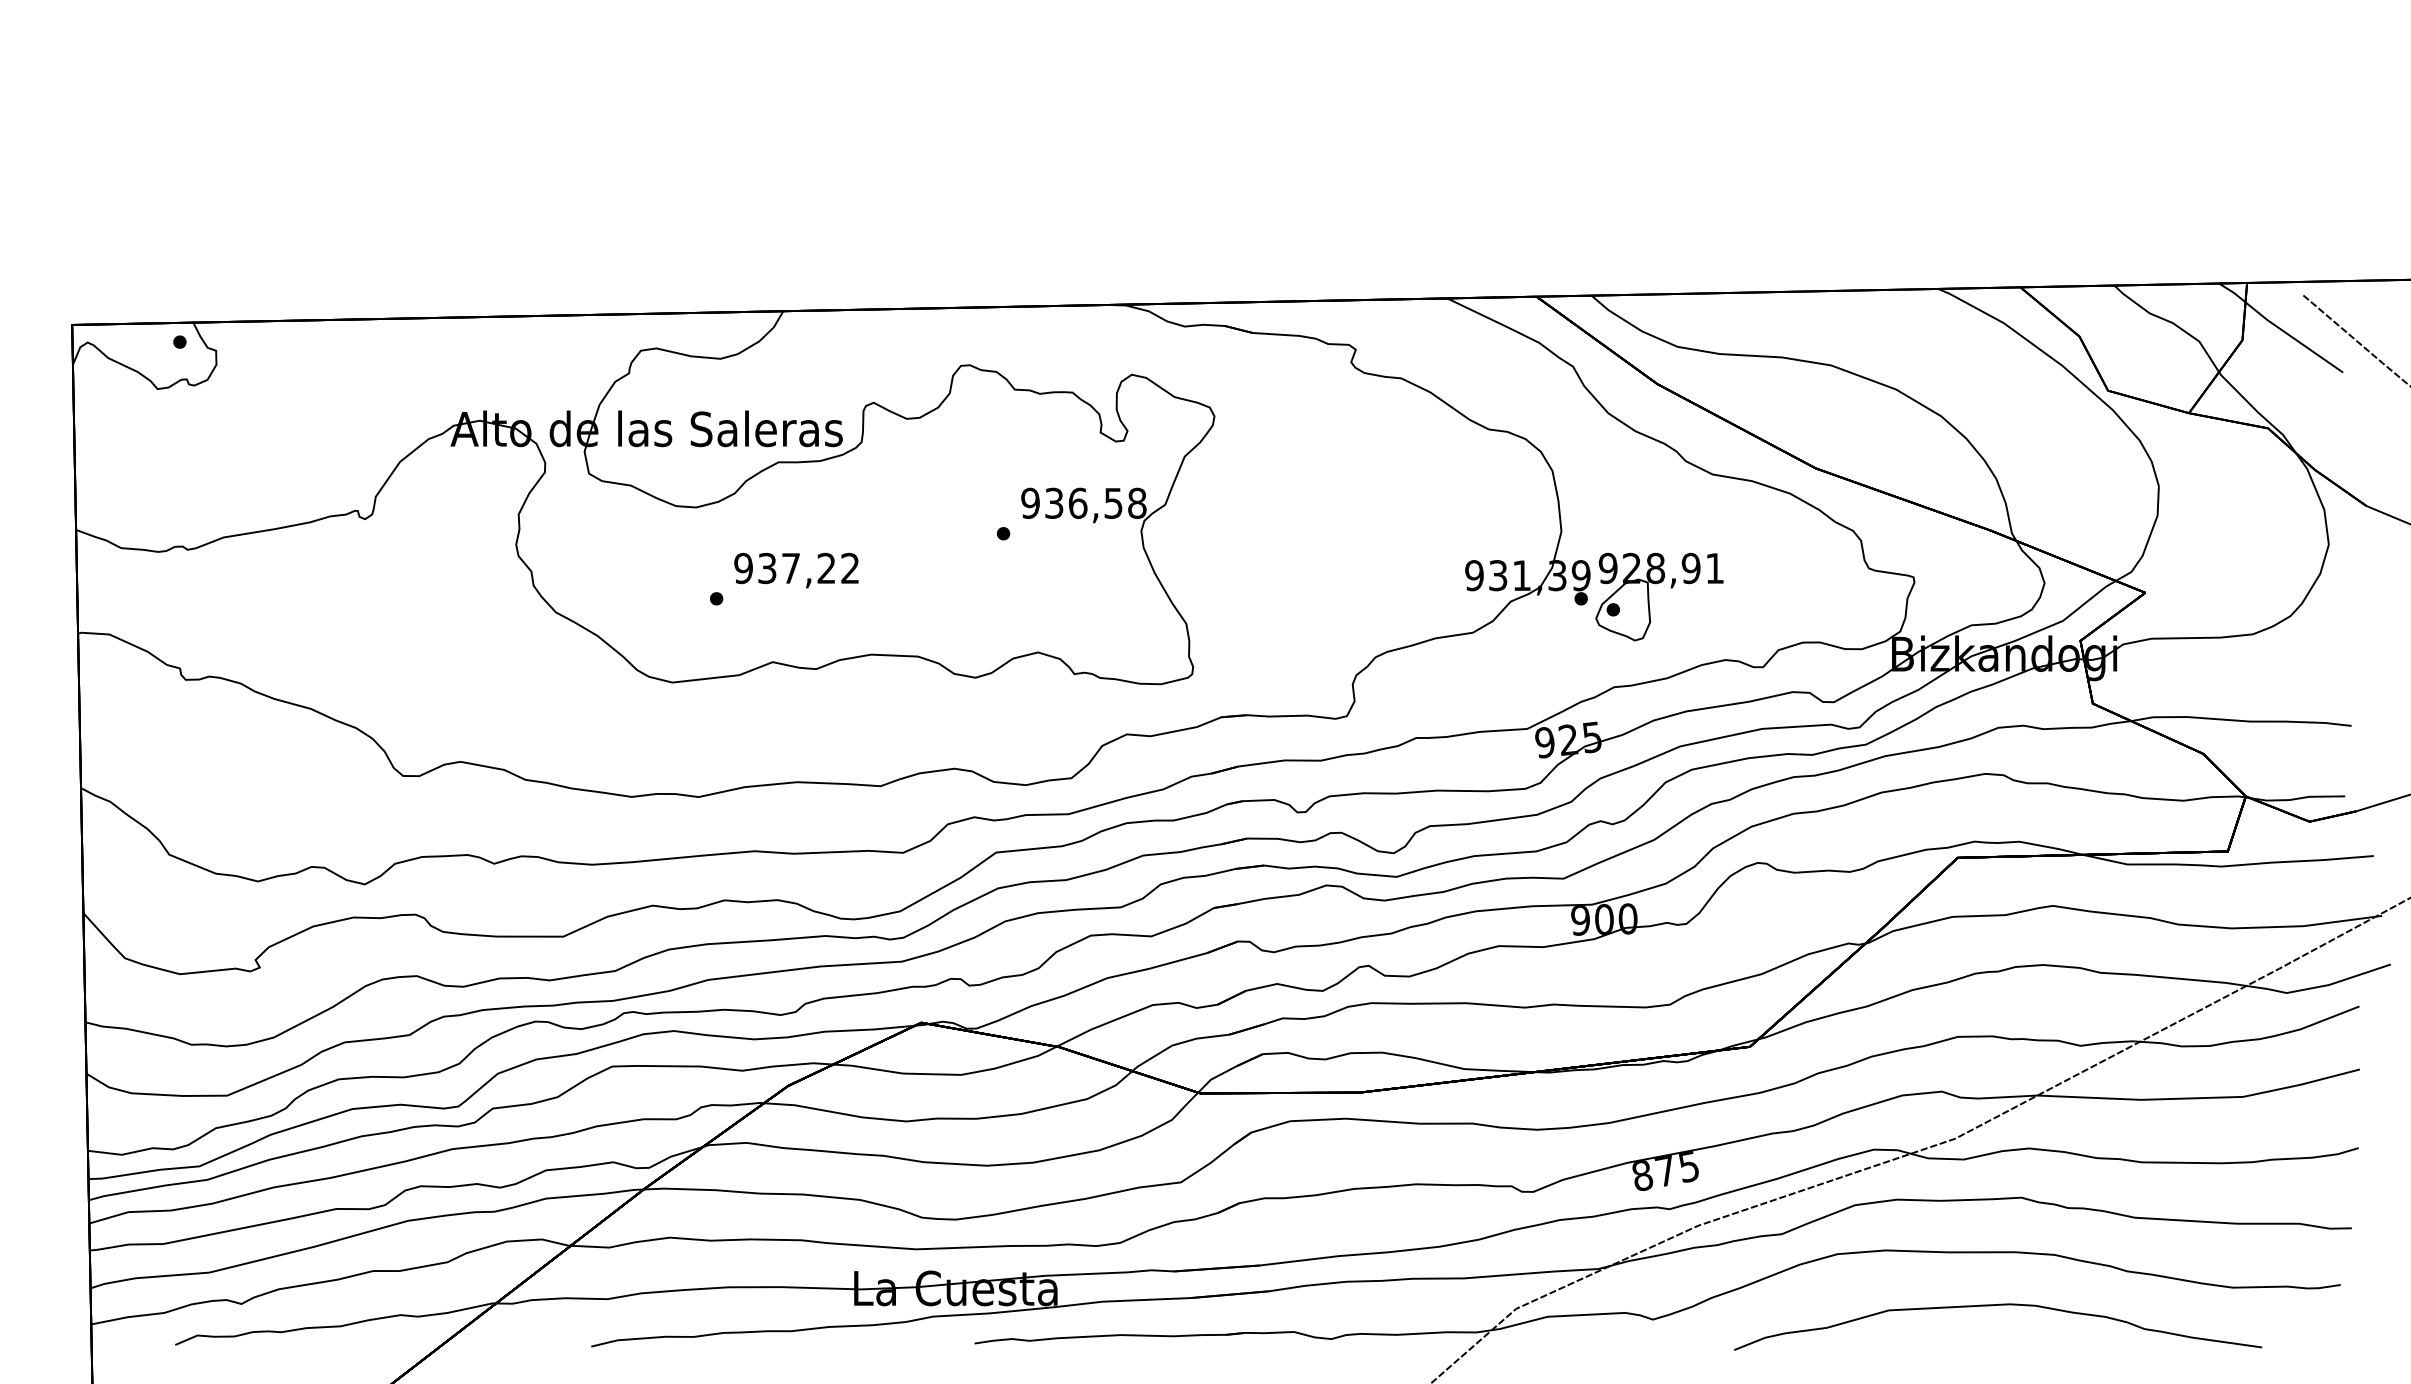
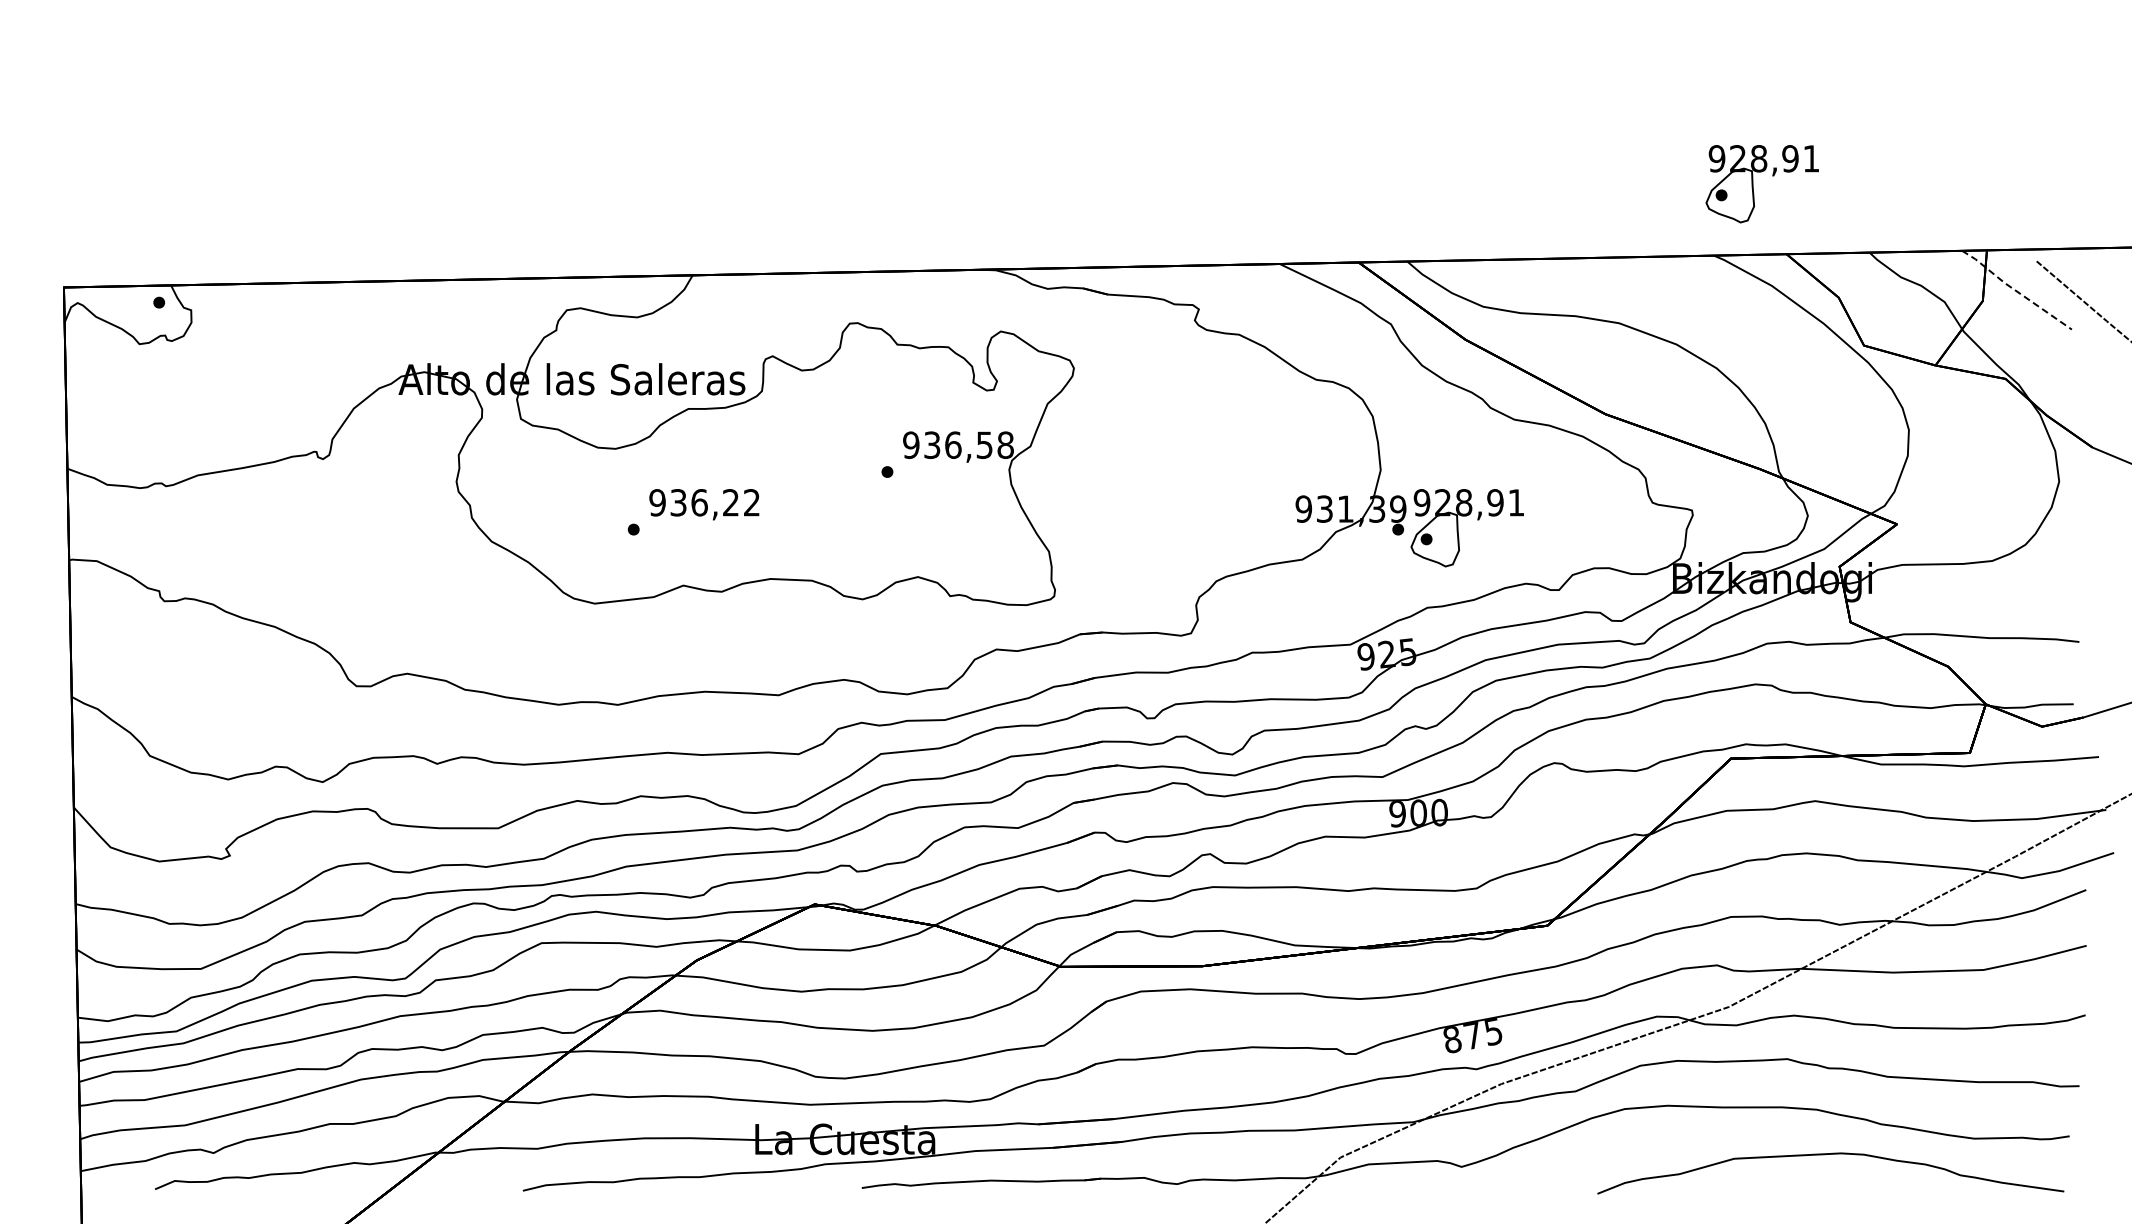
part: (1983, 208) -> (1753, 184), added
line: (2279, 328) -> (2015, 290), solid -> dashed
text: (790, 568) -> (699, 502), 937,22 -> 936,22
curve: (1992, 1306) -> (1825, 1155), moved

